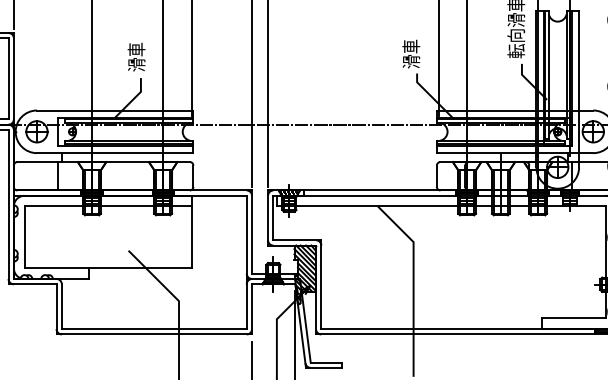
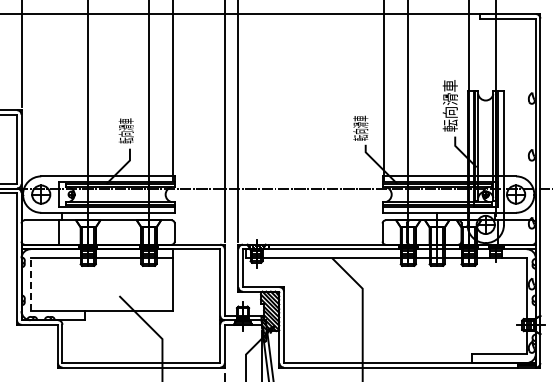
text: (411, 53) -> (360, 127), 滑車 -> 転向滑車
text: (135, 56) -> (125, 130), 滑車 -> 転向滑車
line: (24, 237) -> (30, 284), solid -> dashed

